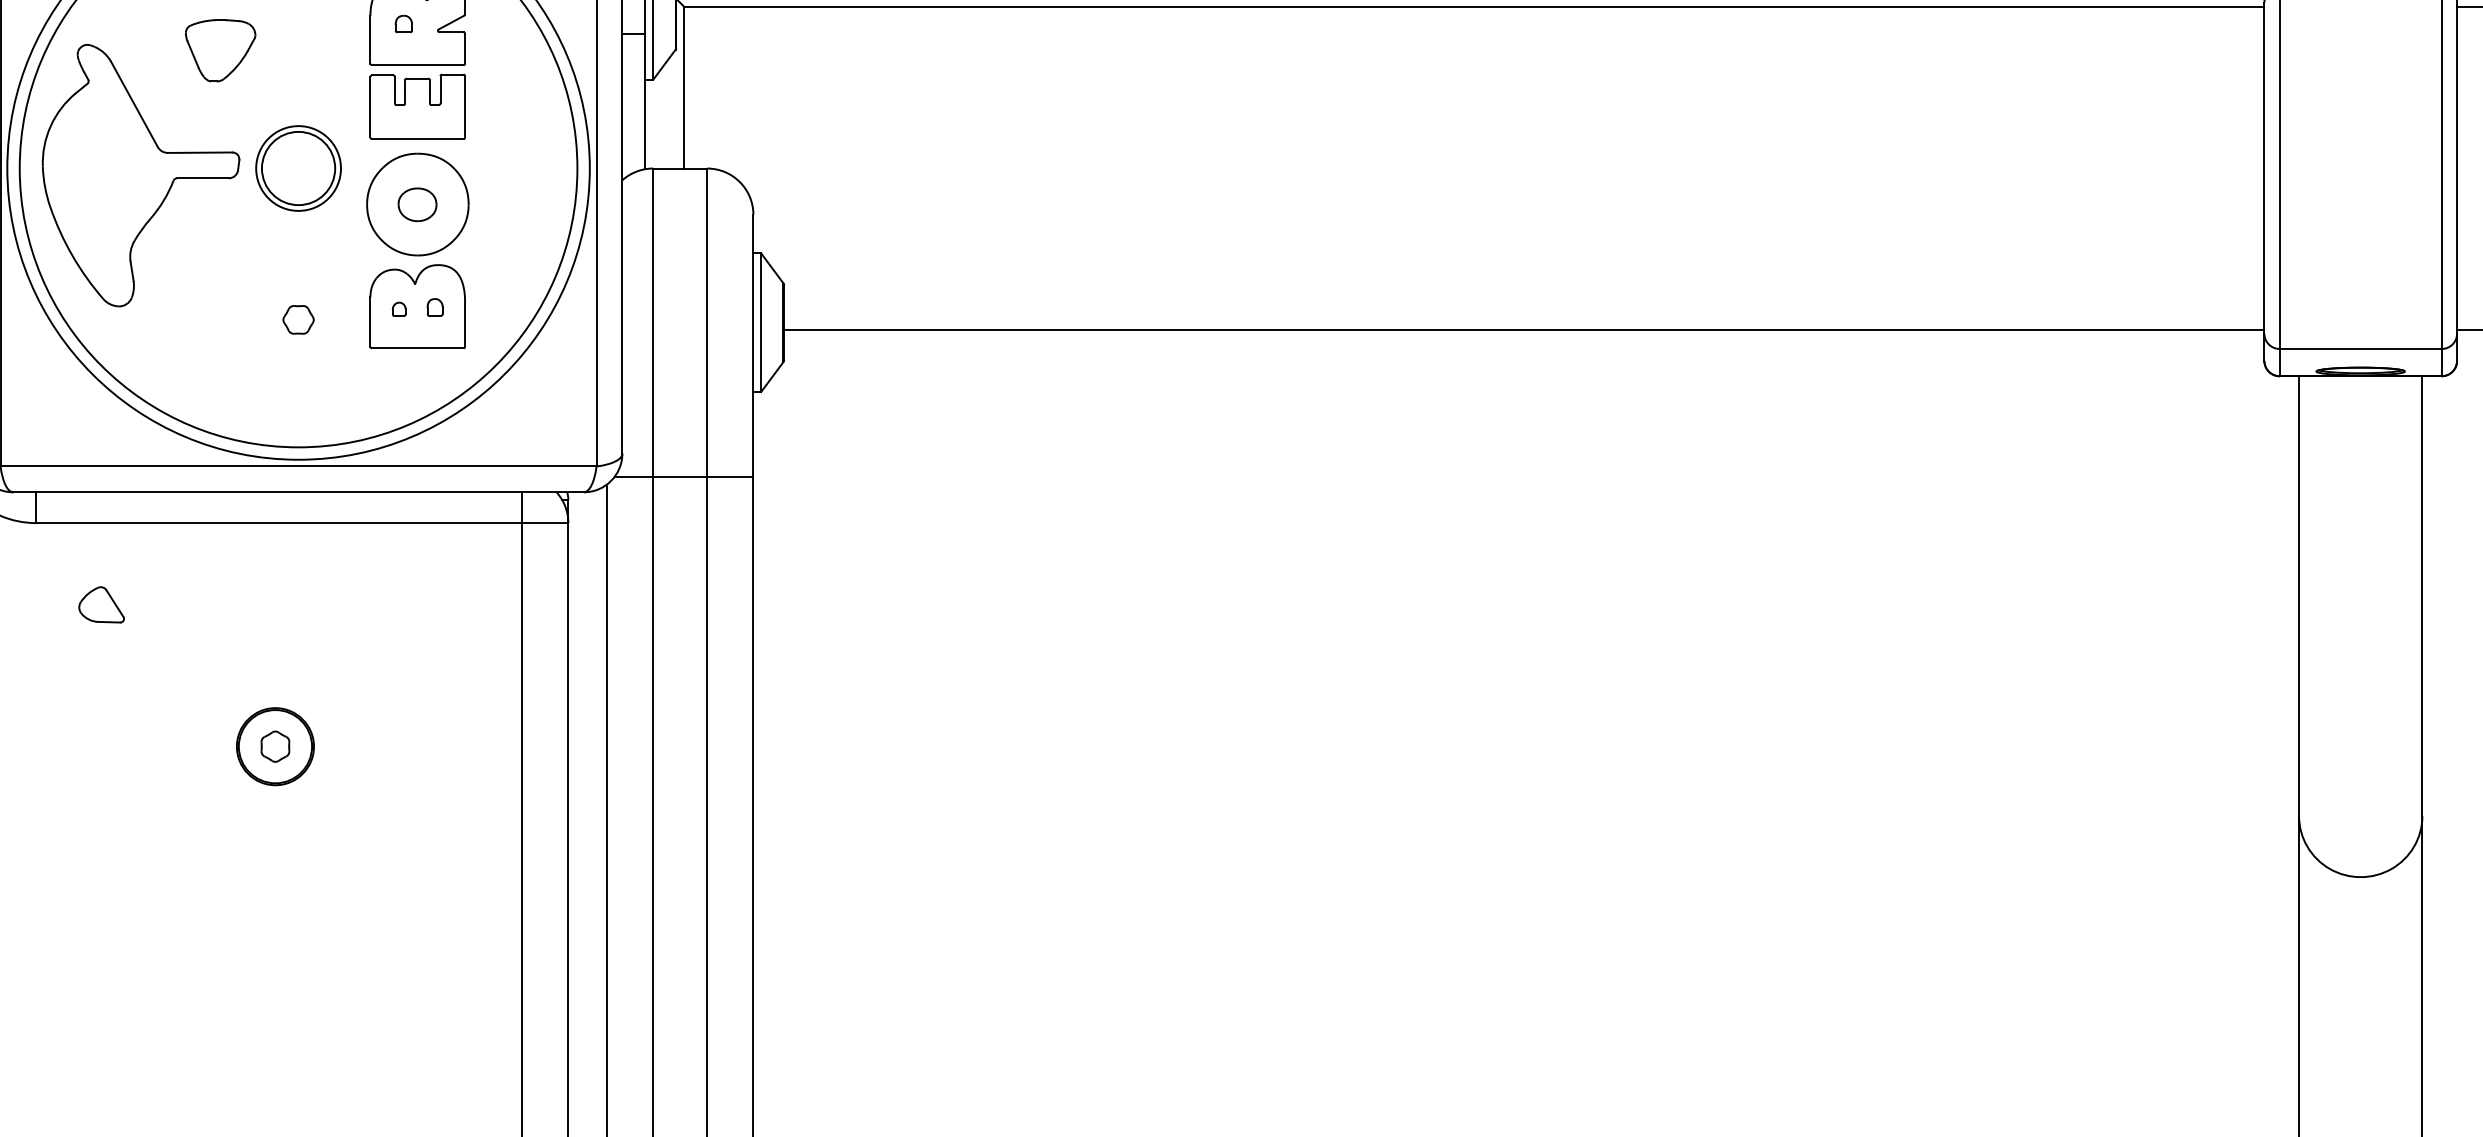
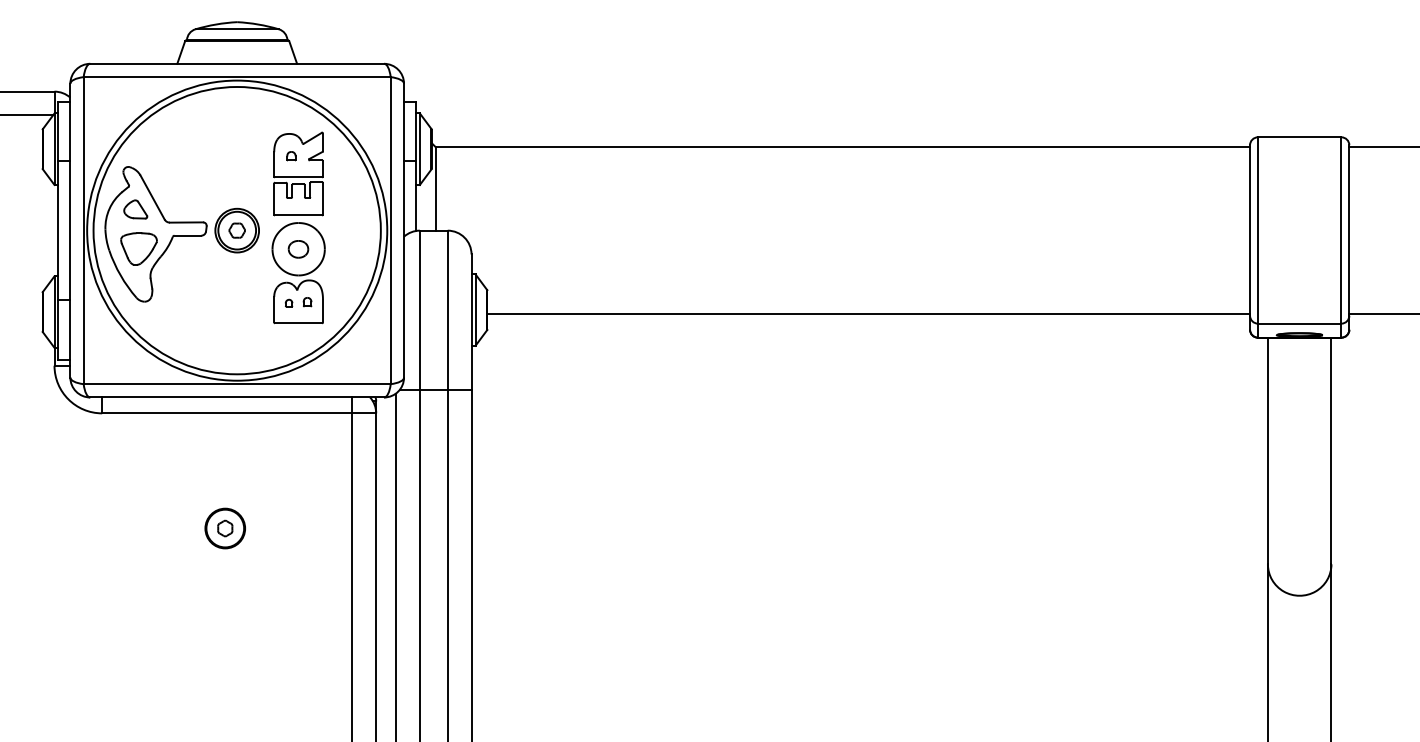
part: (219, 49) -> (138, 248), moved
part: (297, 319) -> (236, 230), moved
part: (101, 604) -> (135, 209), moved

